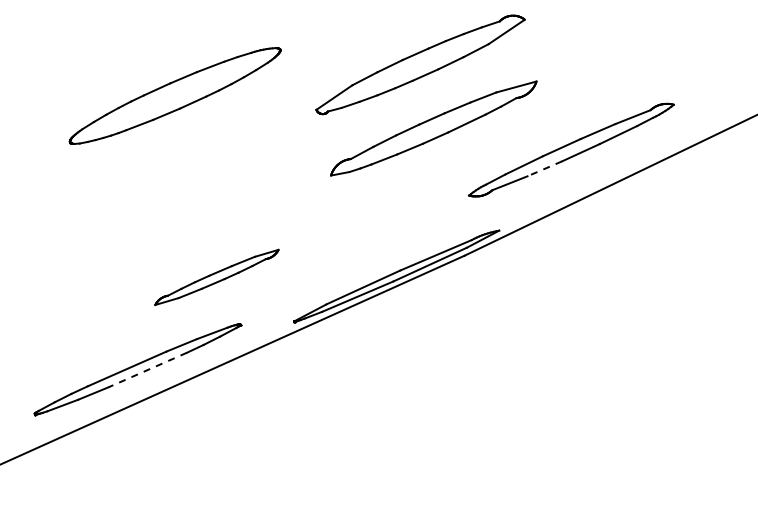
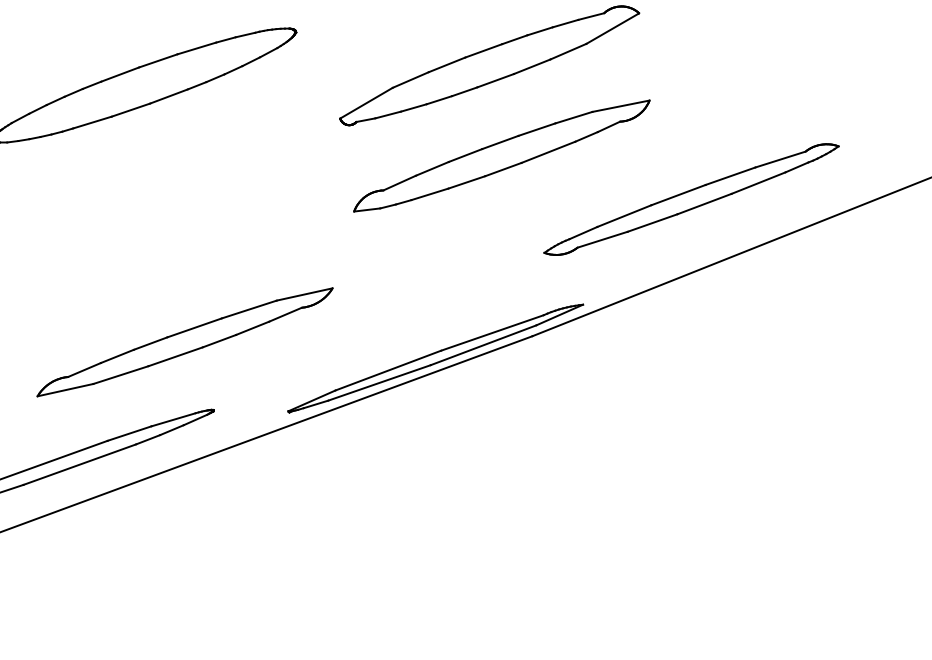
line: (544, 168) -> (652, 222), dashed -> solid
part: (216, 277) -> (184, 342), size x1.67
line: (147, 370) -> (79, 465), dashed -> solid

